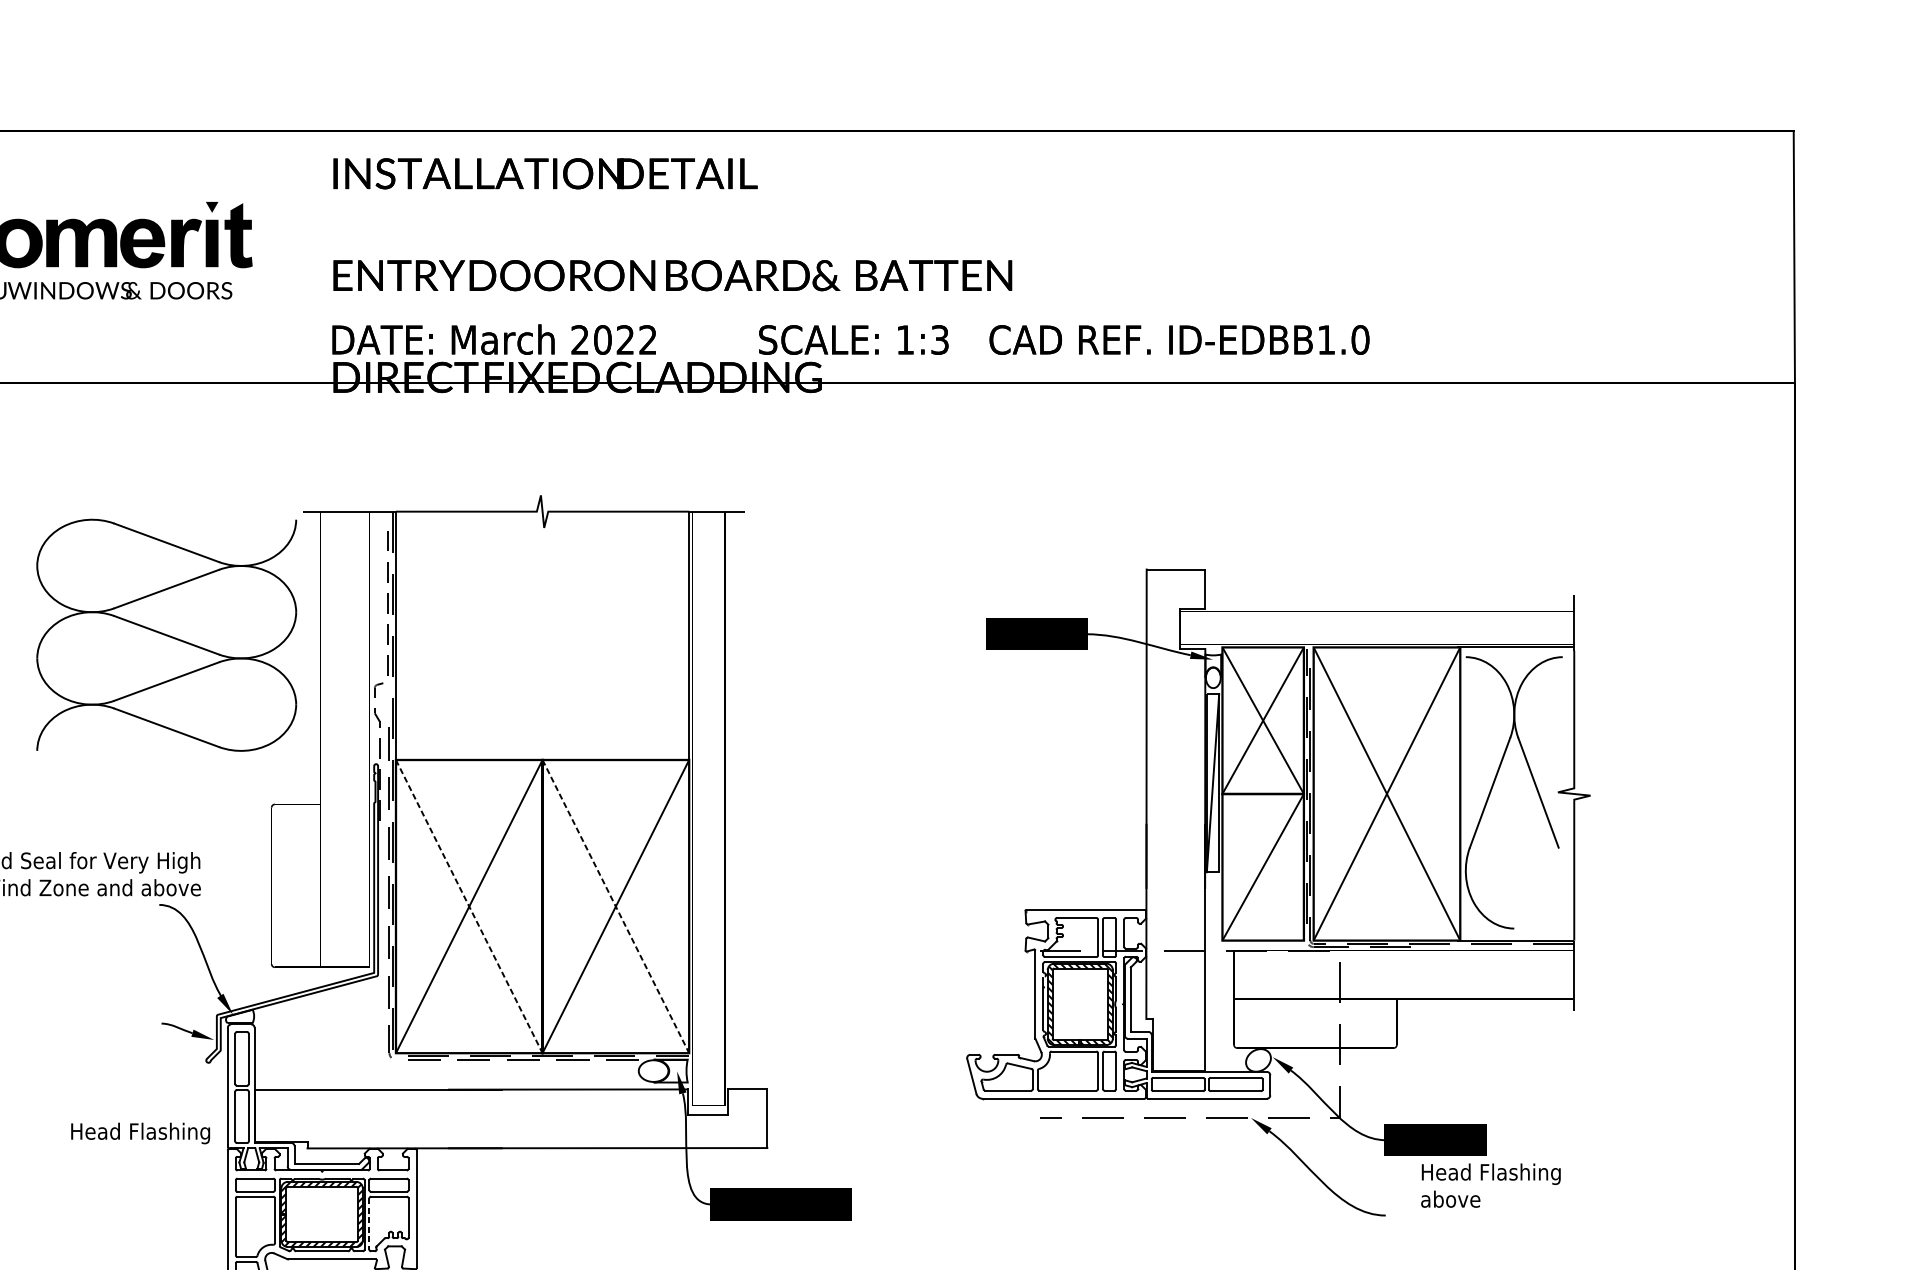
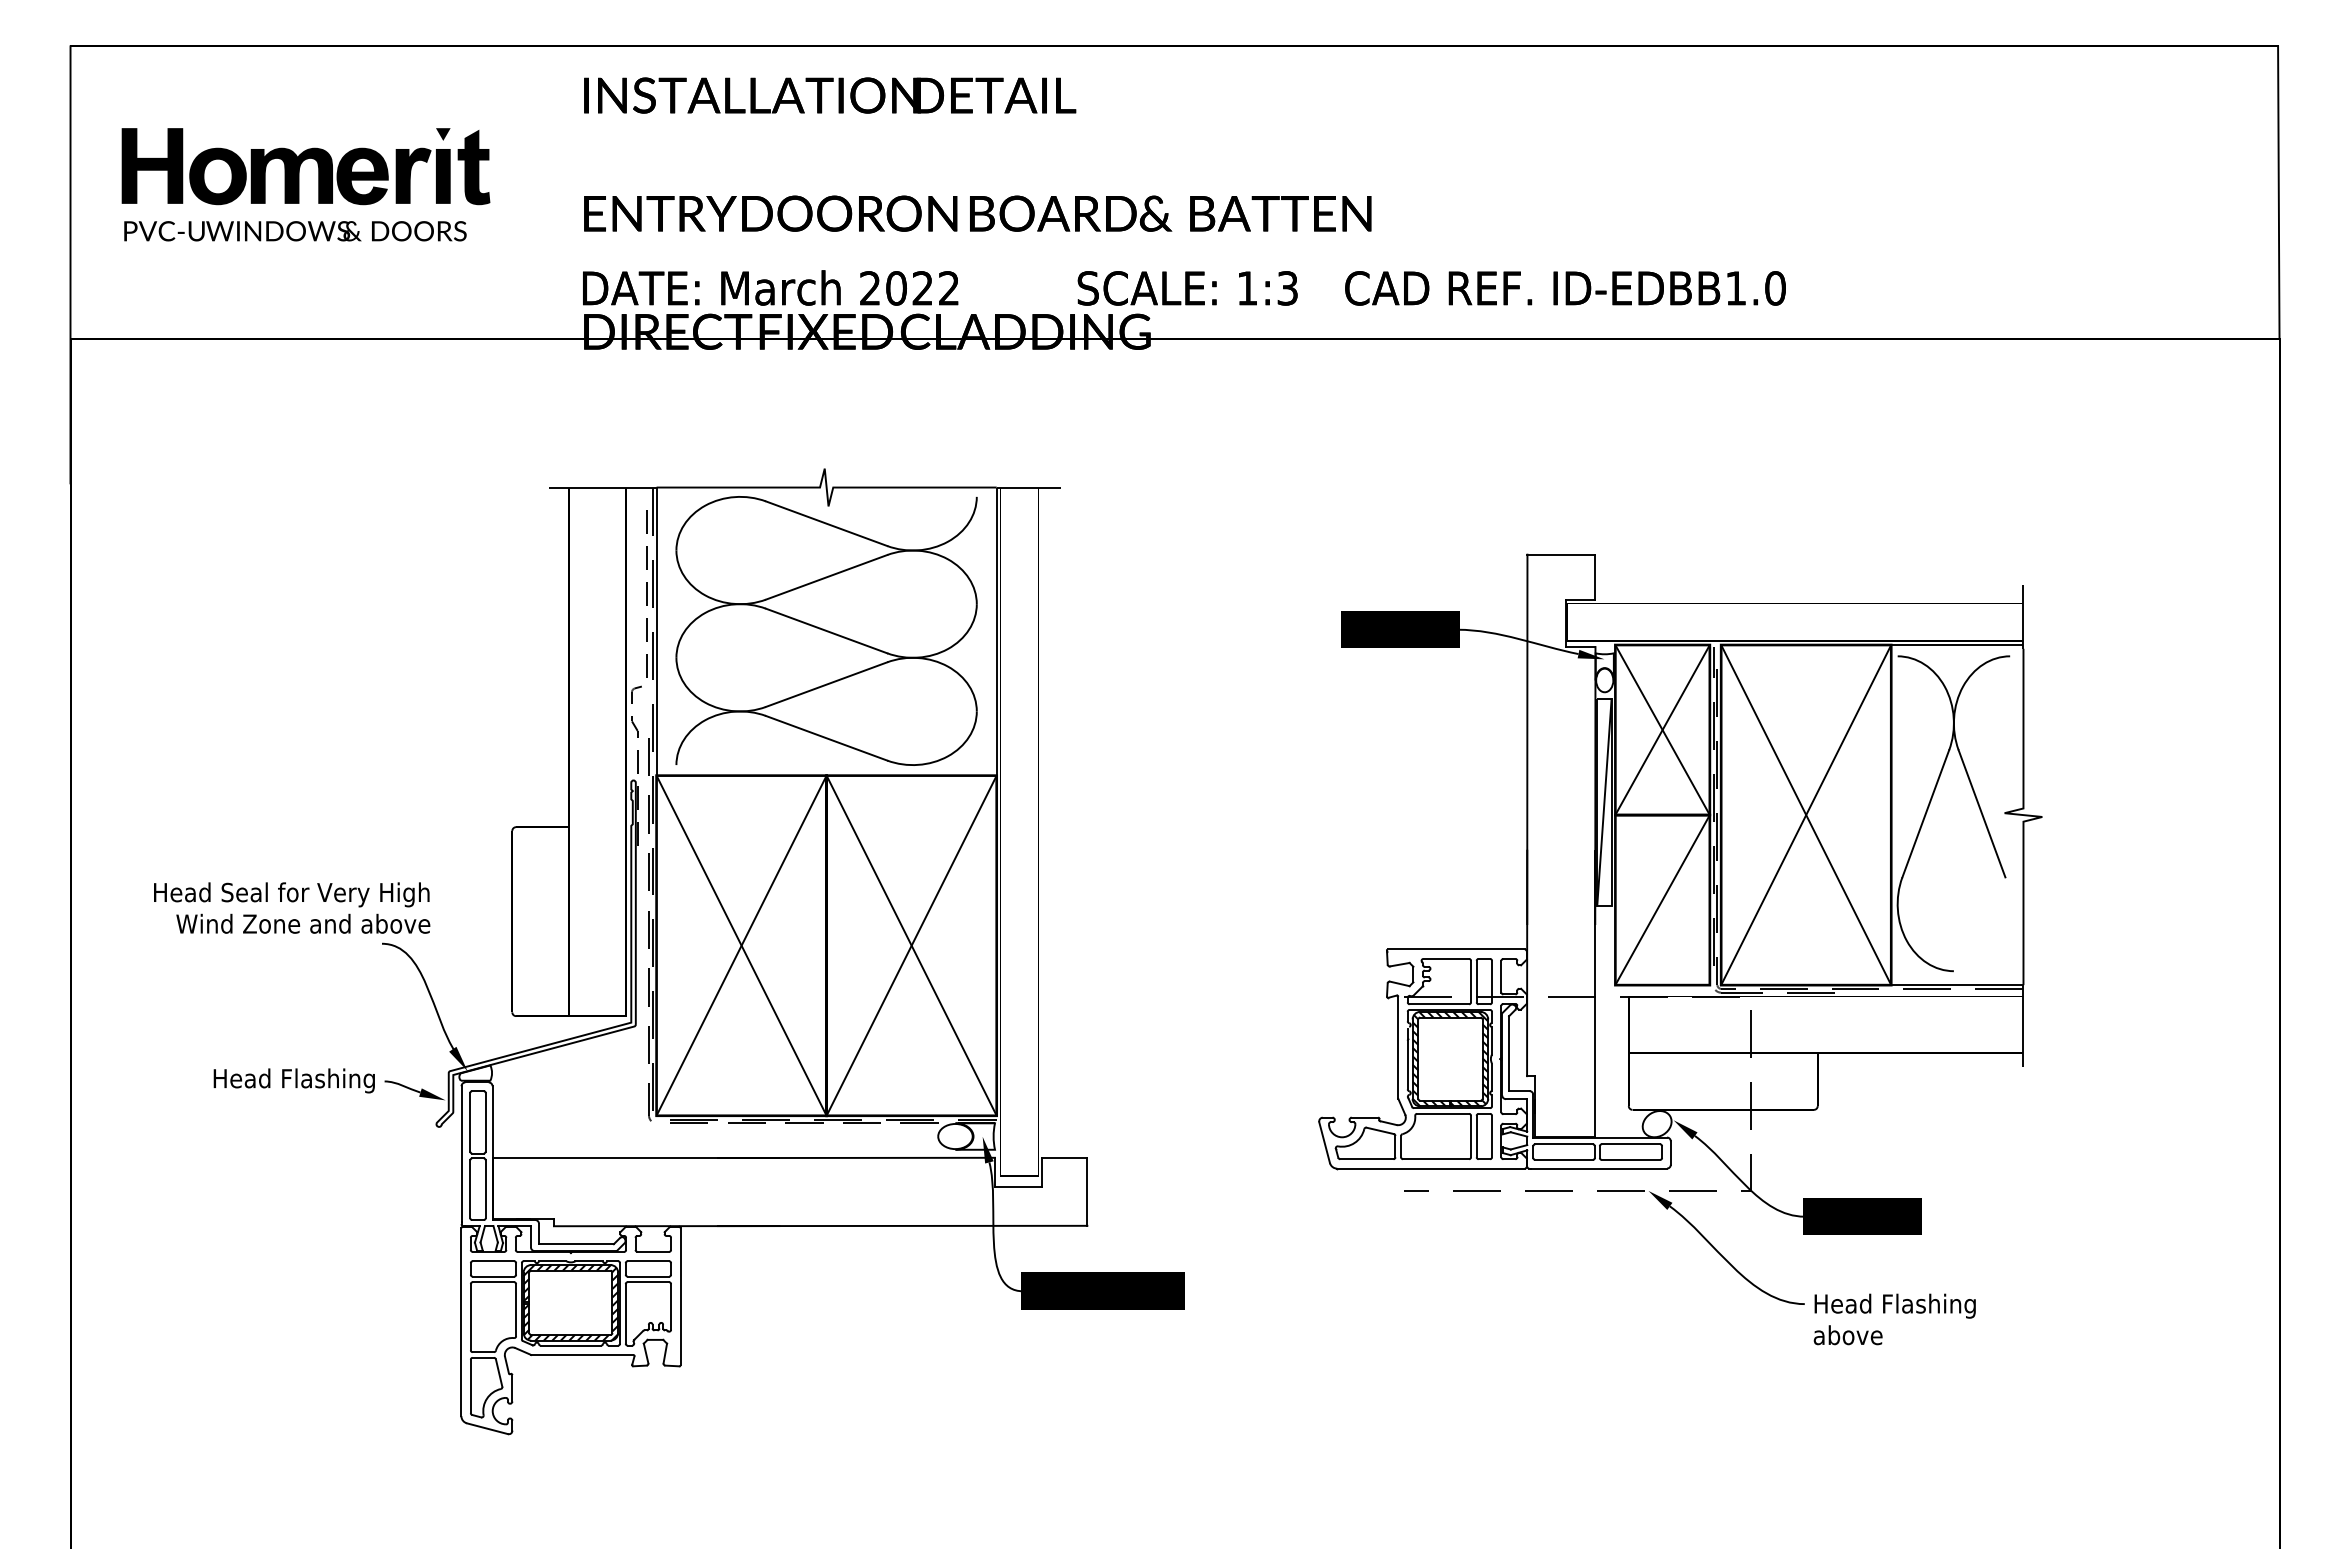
part: (166, 634) -> (826, 630), moved
line: (469, 907) -> (741, 946), dashed -> solid
line: (615, 907) -> (911, 946), dashed -> solid
text: (139, 1133) -> (293, 1080), moved
text: (1490, 1185) -> (1894, 1319), moved
line: (369, 1223) -> (625, 1313), dashed -> solid

